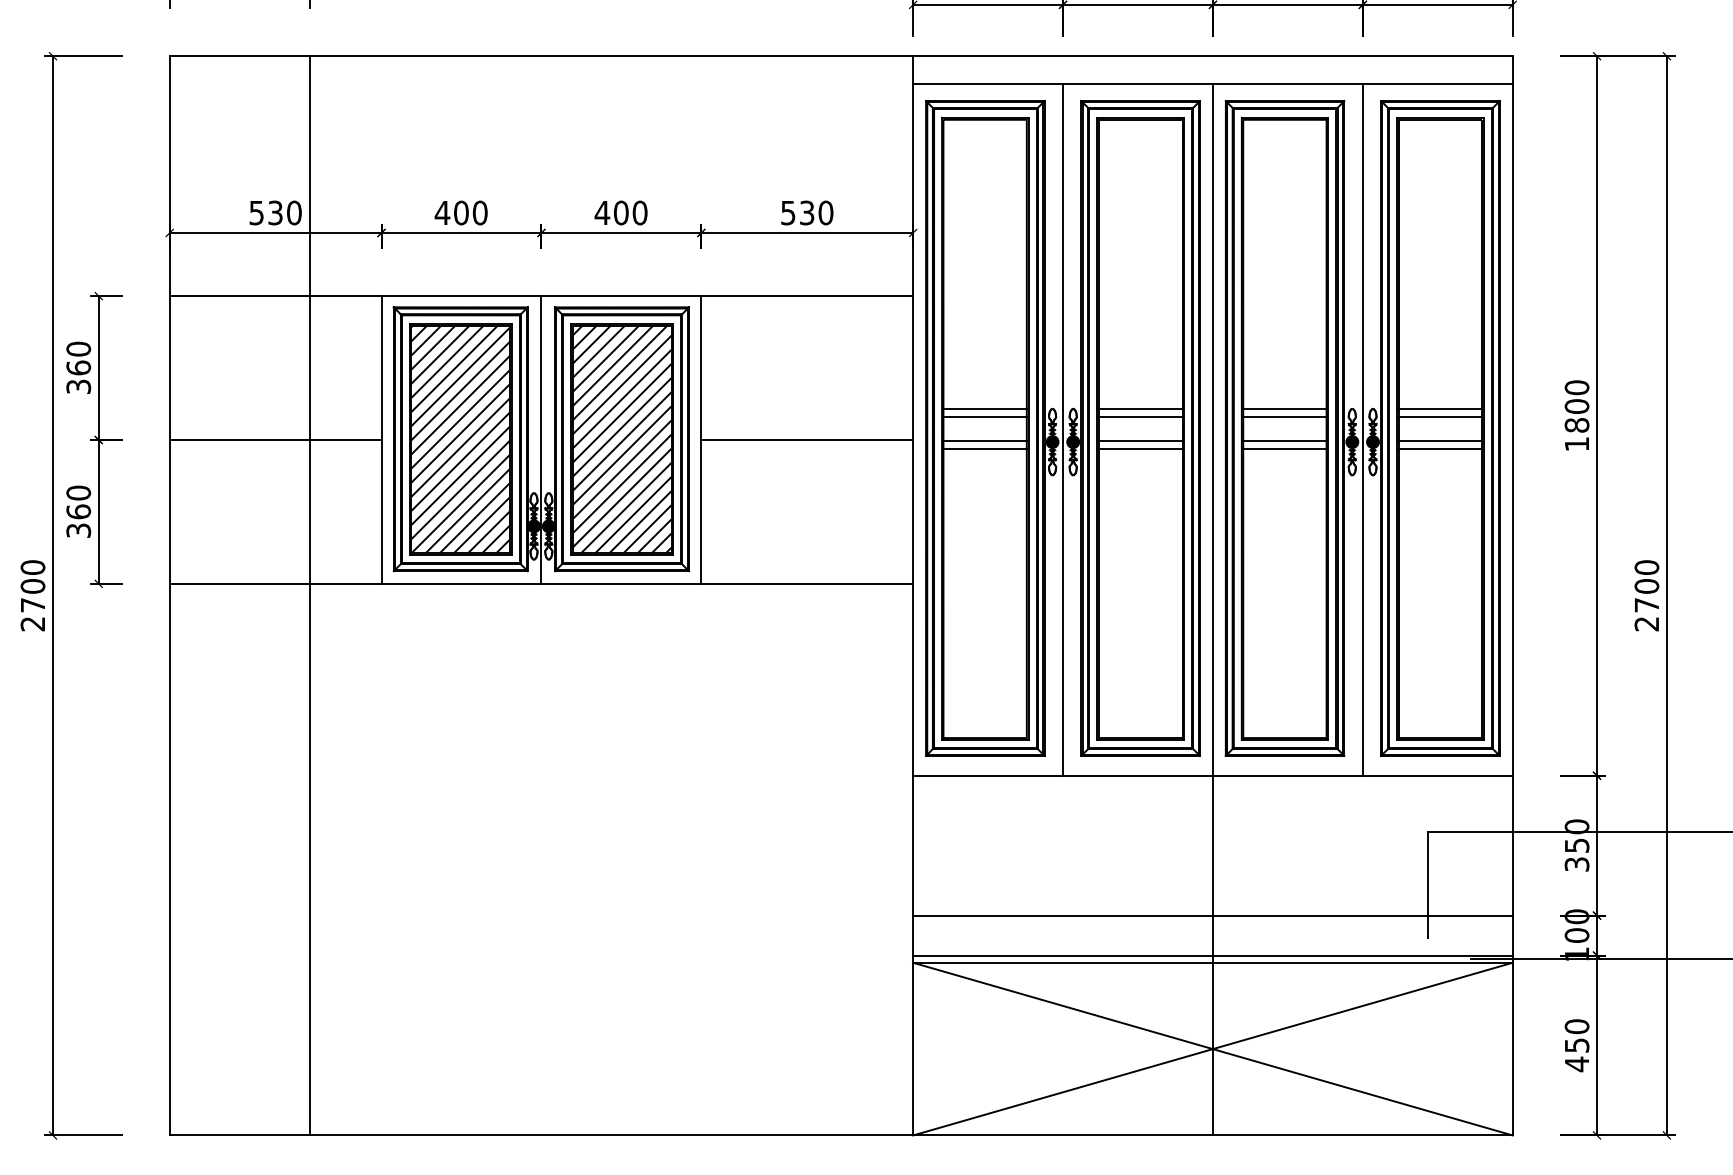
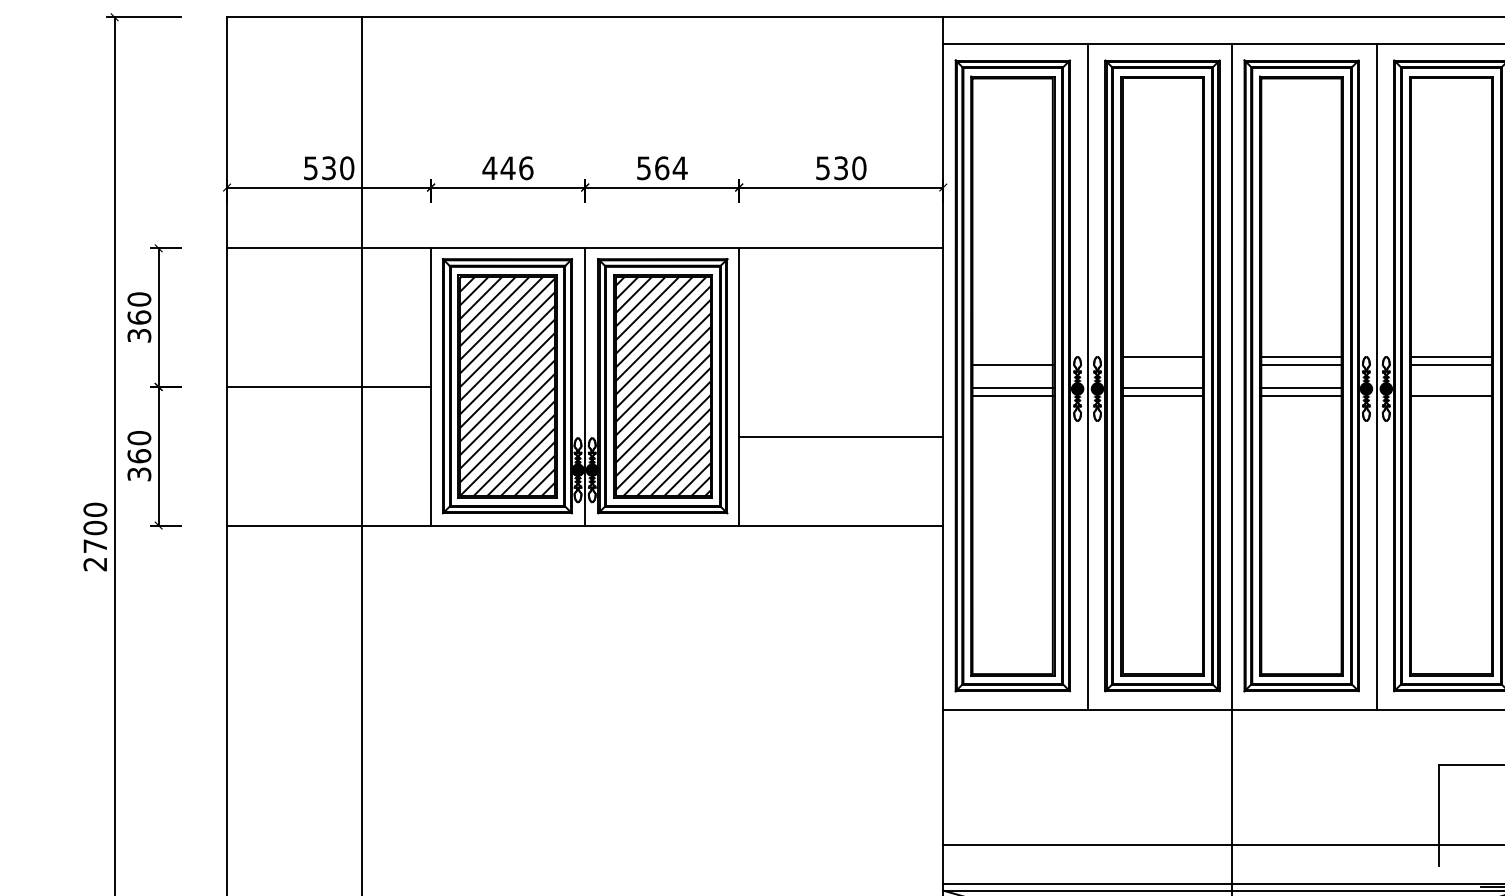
text: (470, 212) -> (516, 167), 400 -> 446
text: (620, 212) -> (661, 167), 400 -> 564
line: (984, 408) -> (1012, 356), removed
line: (1140, 416) -> (1162, 364), removed
line: (807, 439) -> (841, 436), moved
line: (1440, 440) -> (1451, 387), removed

